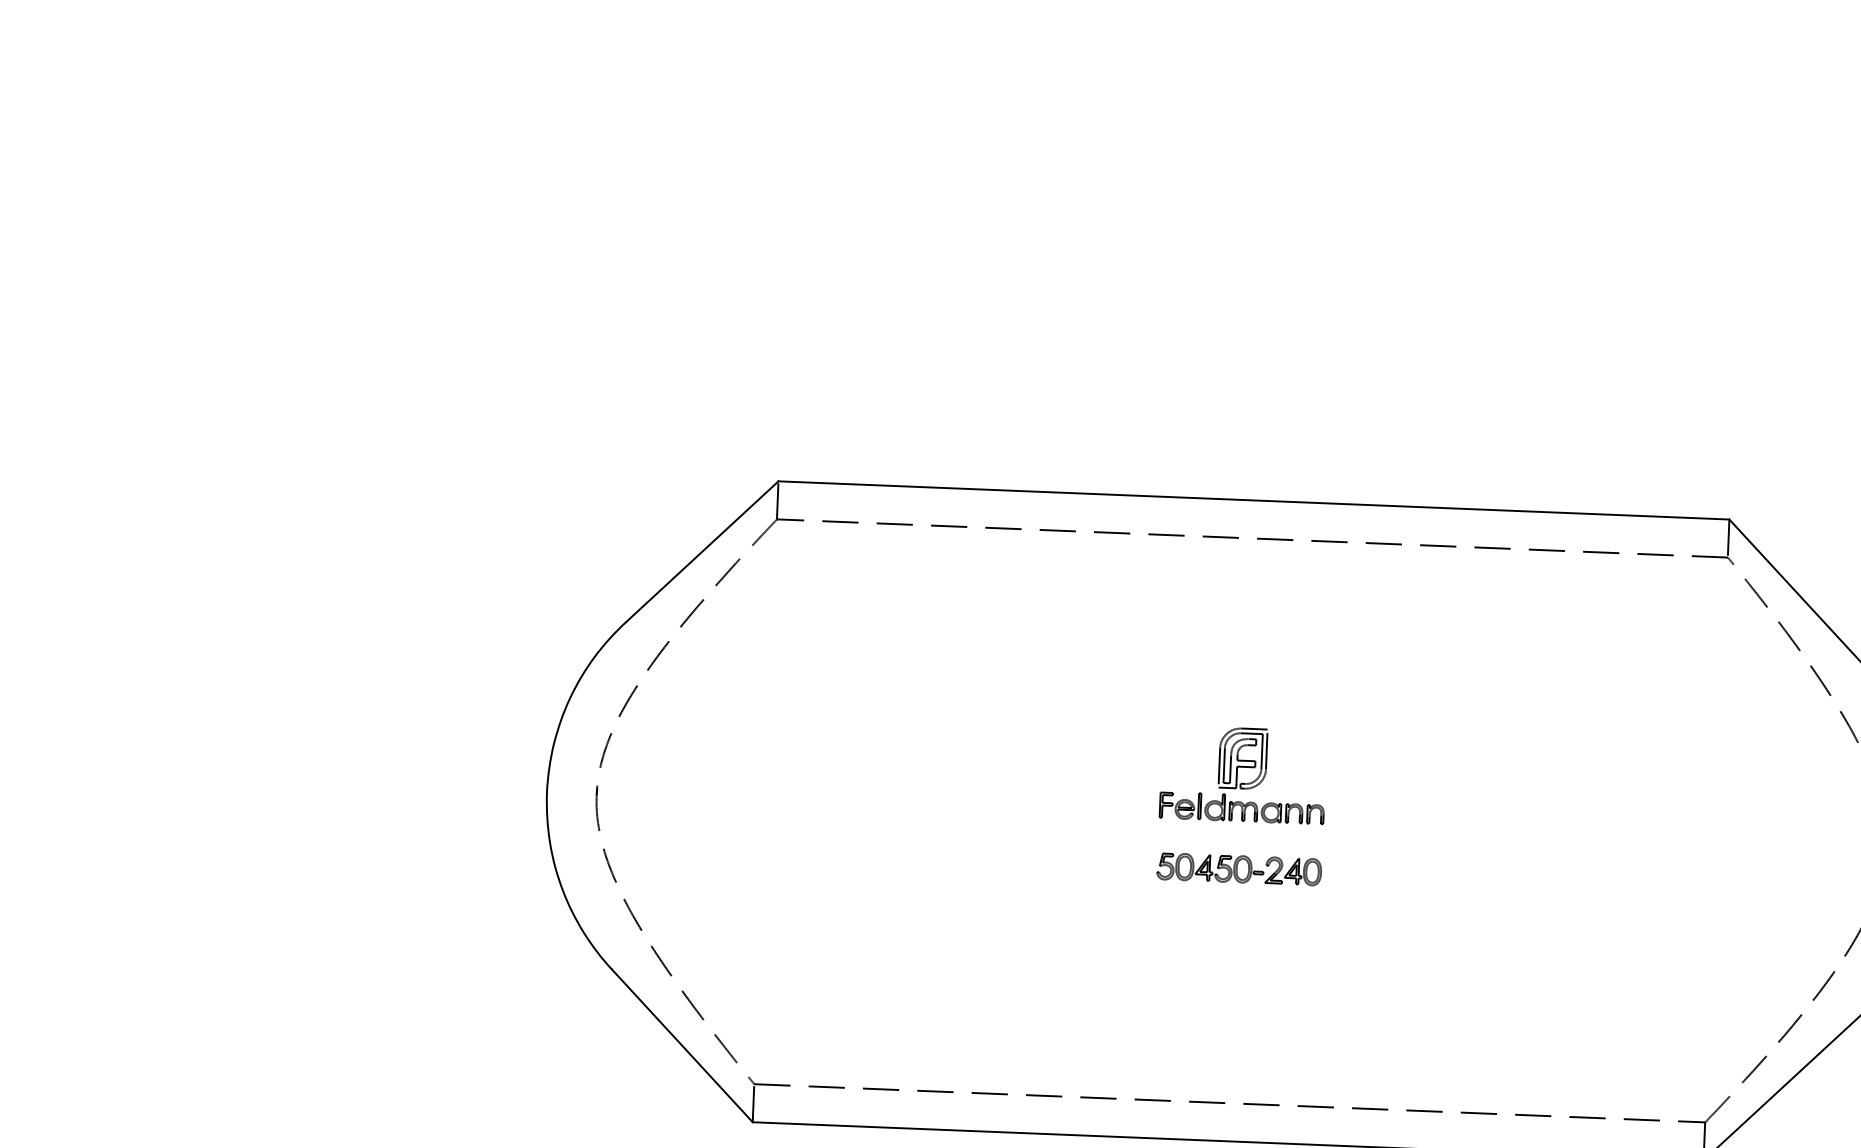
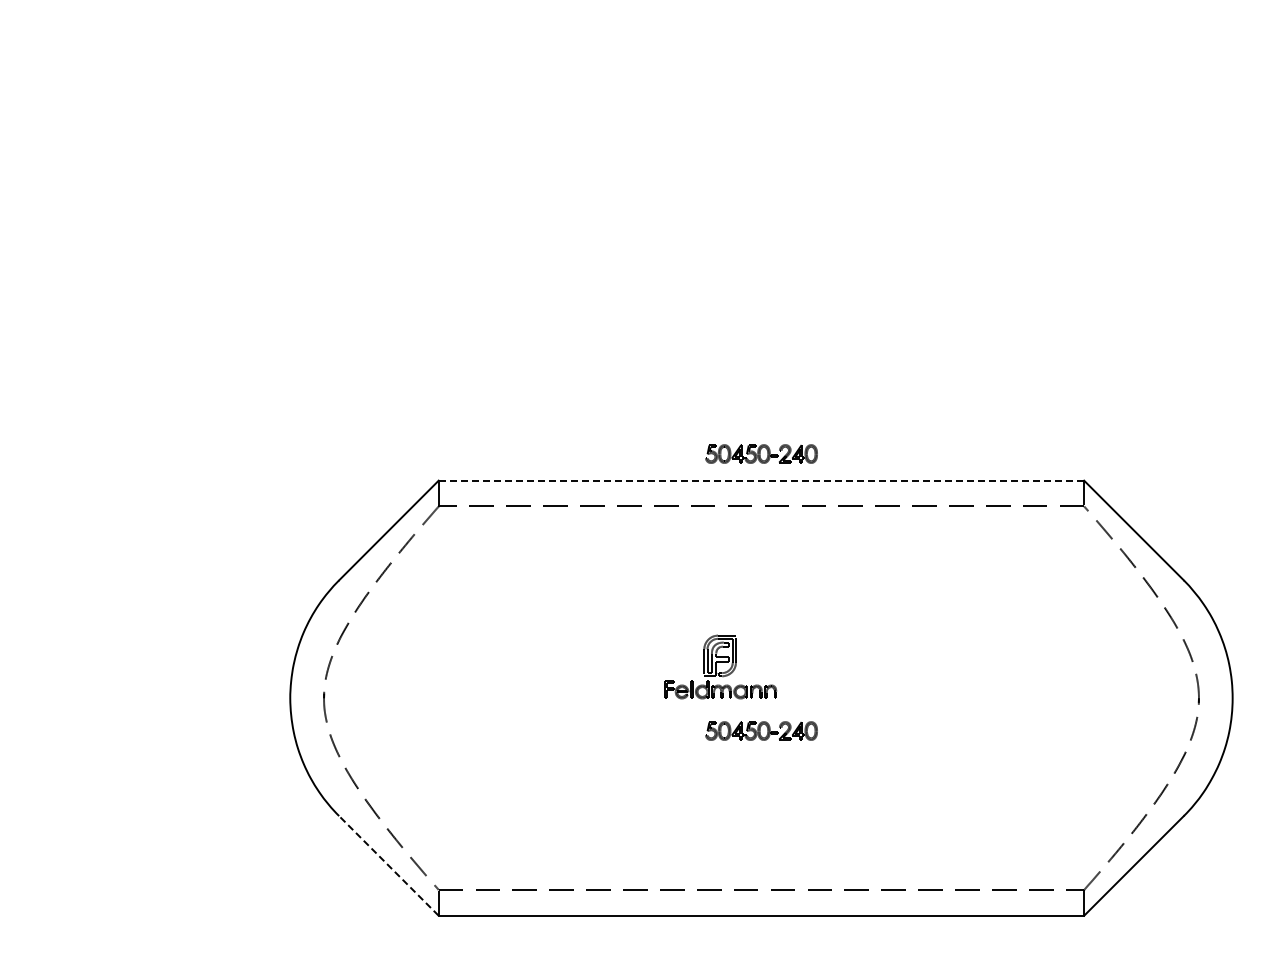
part: (1255, 460) -> (761, 453), added
line: (1254, 500) -> (761, 480), solid -> dashed
part: (1243, 774) -> (720, 666), moved
line: (681, 1045) -> (388, 865), solid -> dashed

